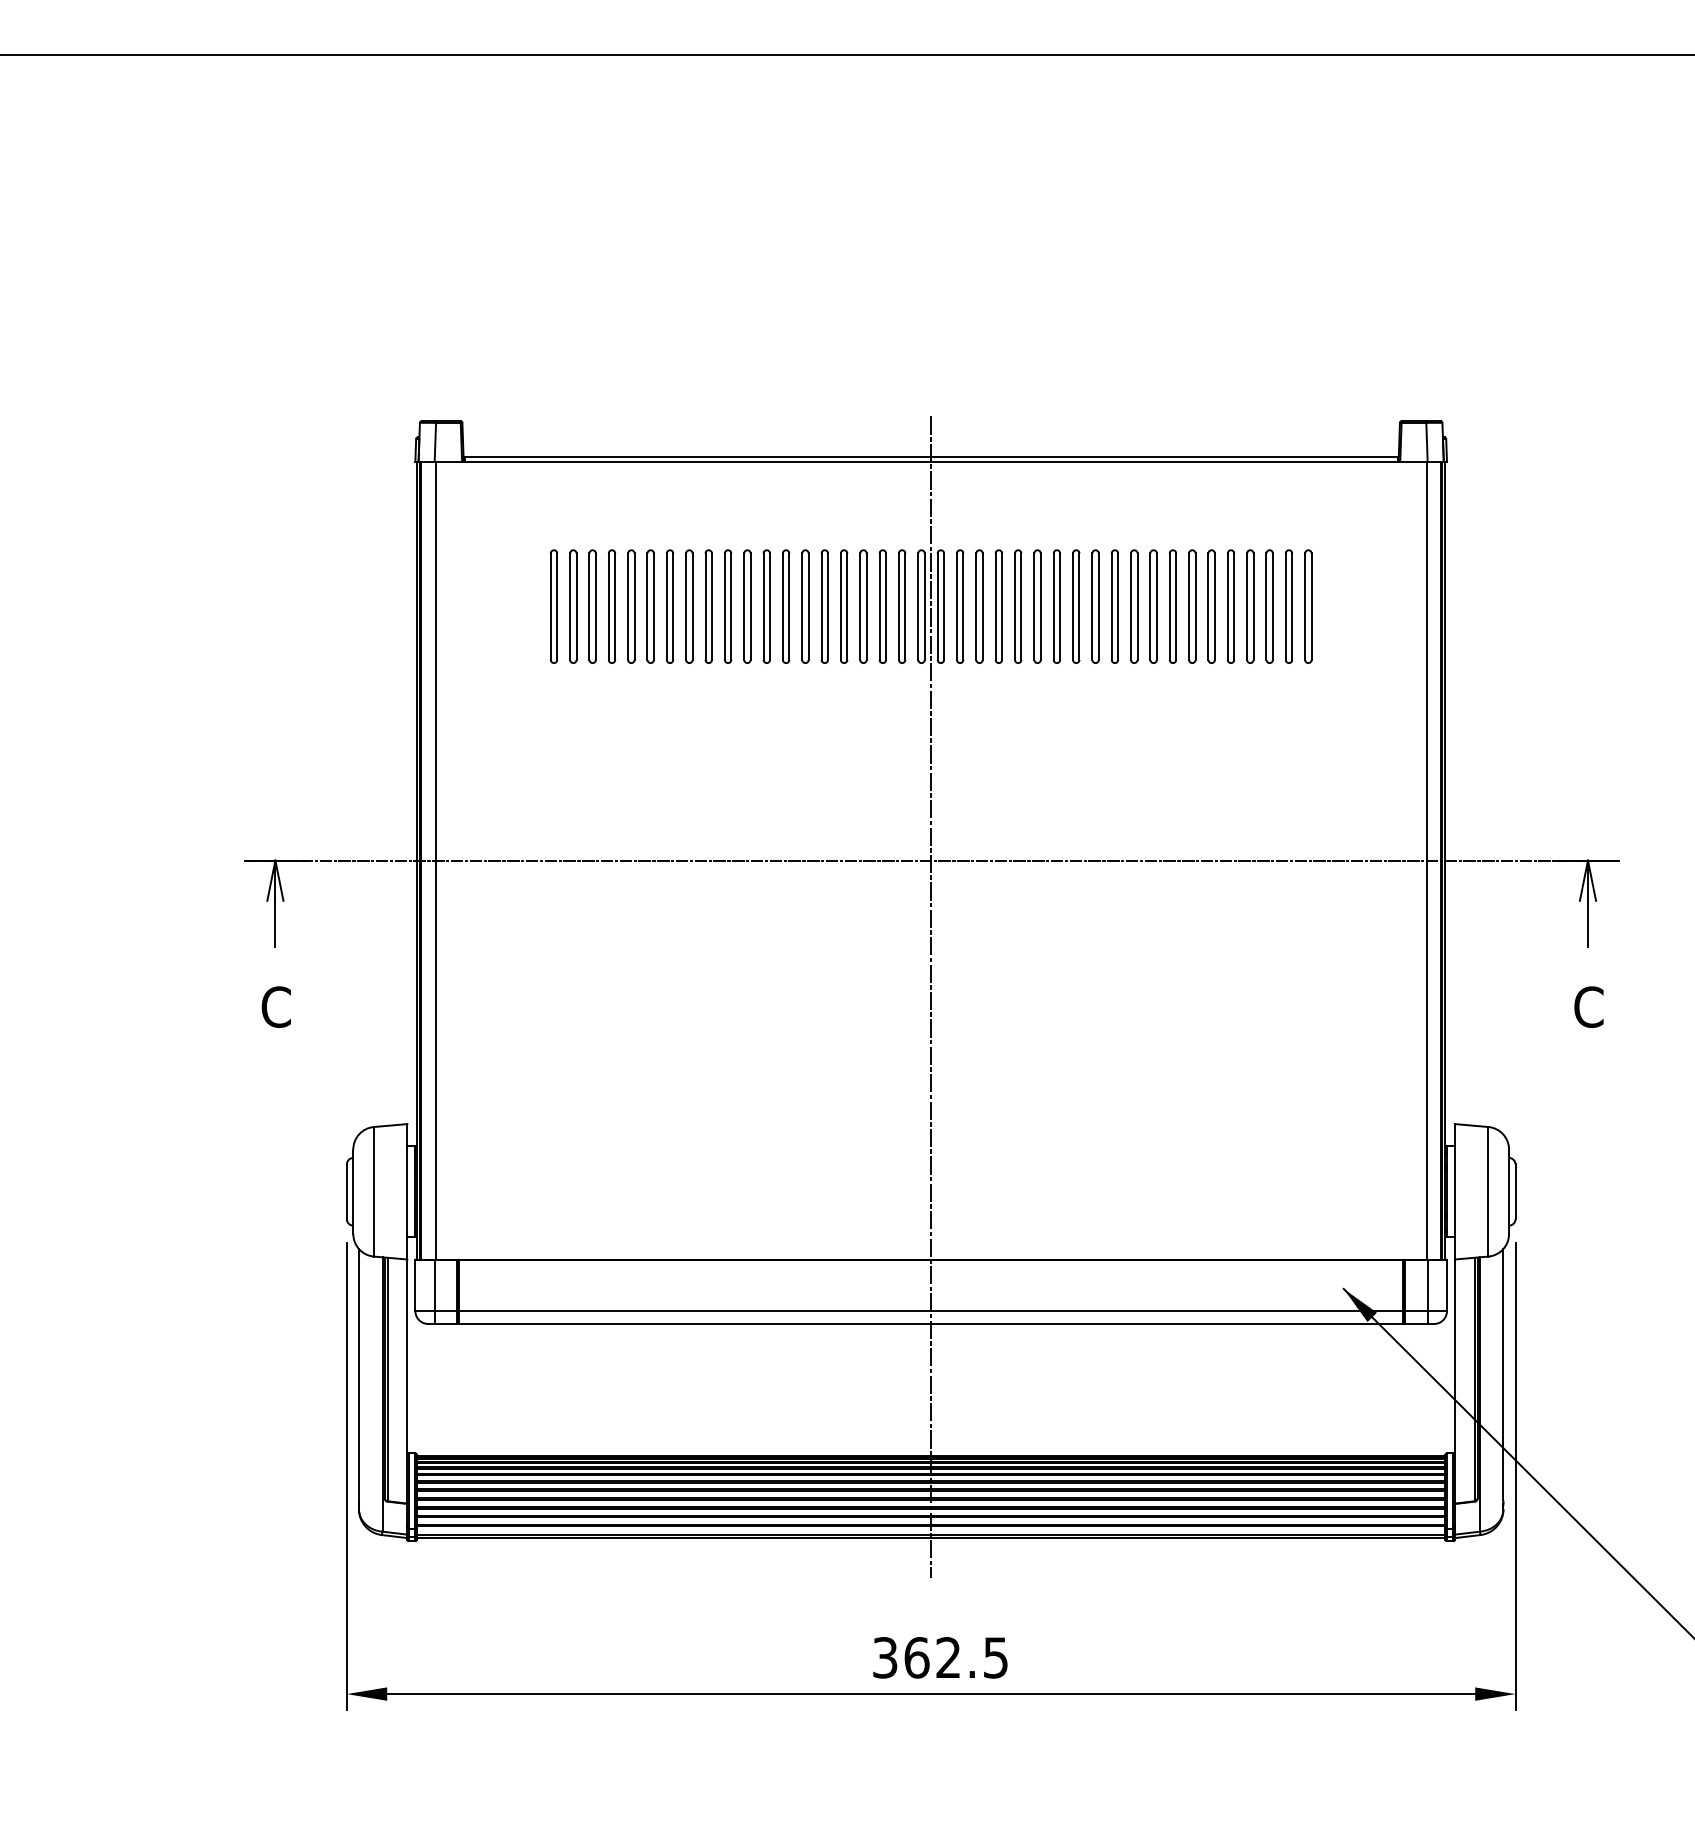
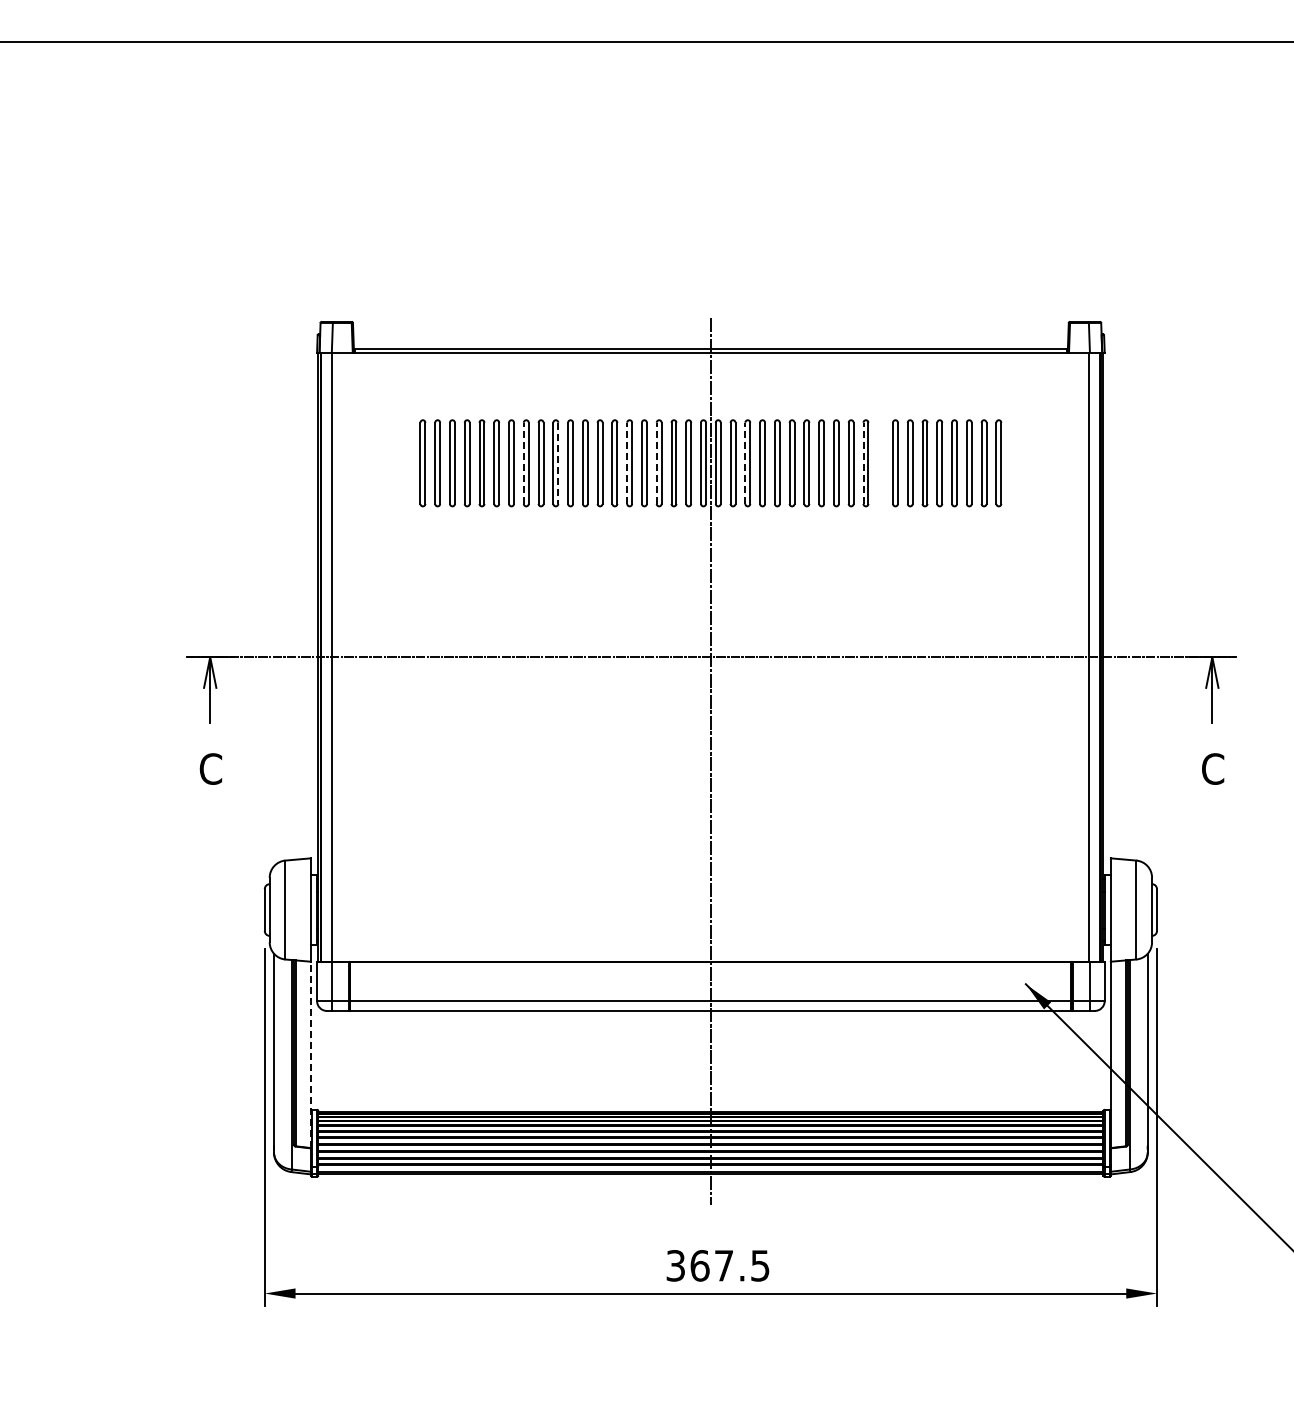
line: (685, 606) -> (523, 463), solid -> dashed
line: (731, 606) -> (558, 463), solid -> dashed
line: (821, 606) -> (627, 463), solid -> dashed
line: (859, 606) -> (656, 463), solid -> dashed
line: (976, 606) -> (745, 463), solid -> dashed
line: (1131, 606) -> (863, 463), solid -> dashed
part: (1153, 606) -> (880, 463), removed
line: (406, 1381) -> (310, 1054), solid -> dashed
text: (947, 1657) -> (723, 1265), 362.5 -> 367.5

